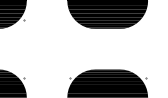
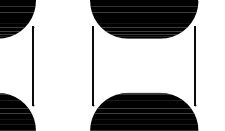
line: (24, 49) -> (32, 66), added
line: (69, 49) -> (93, 66), added
line: (145, 49) -> (194, 66), added

